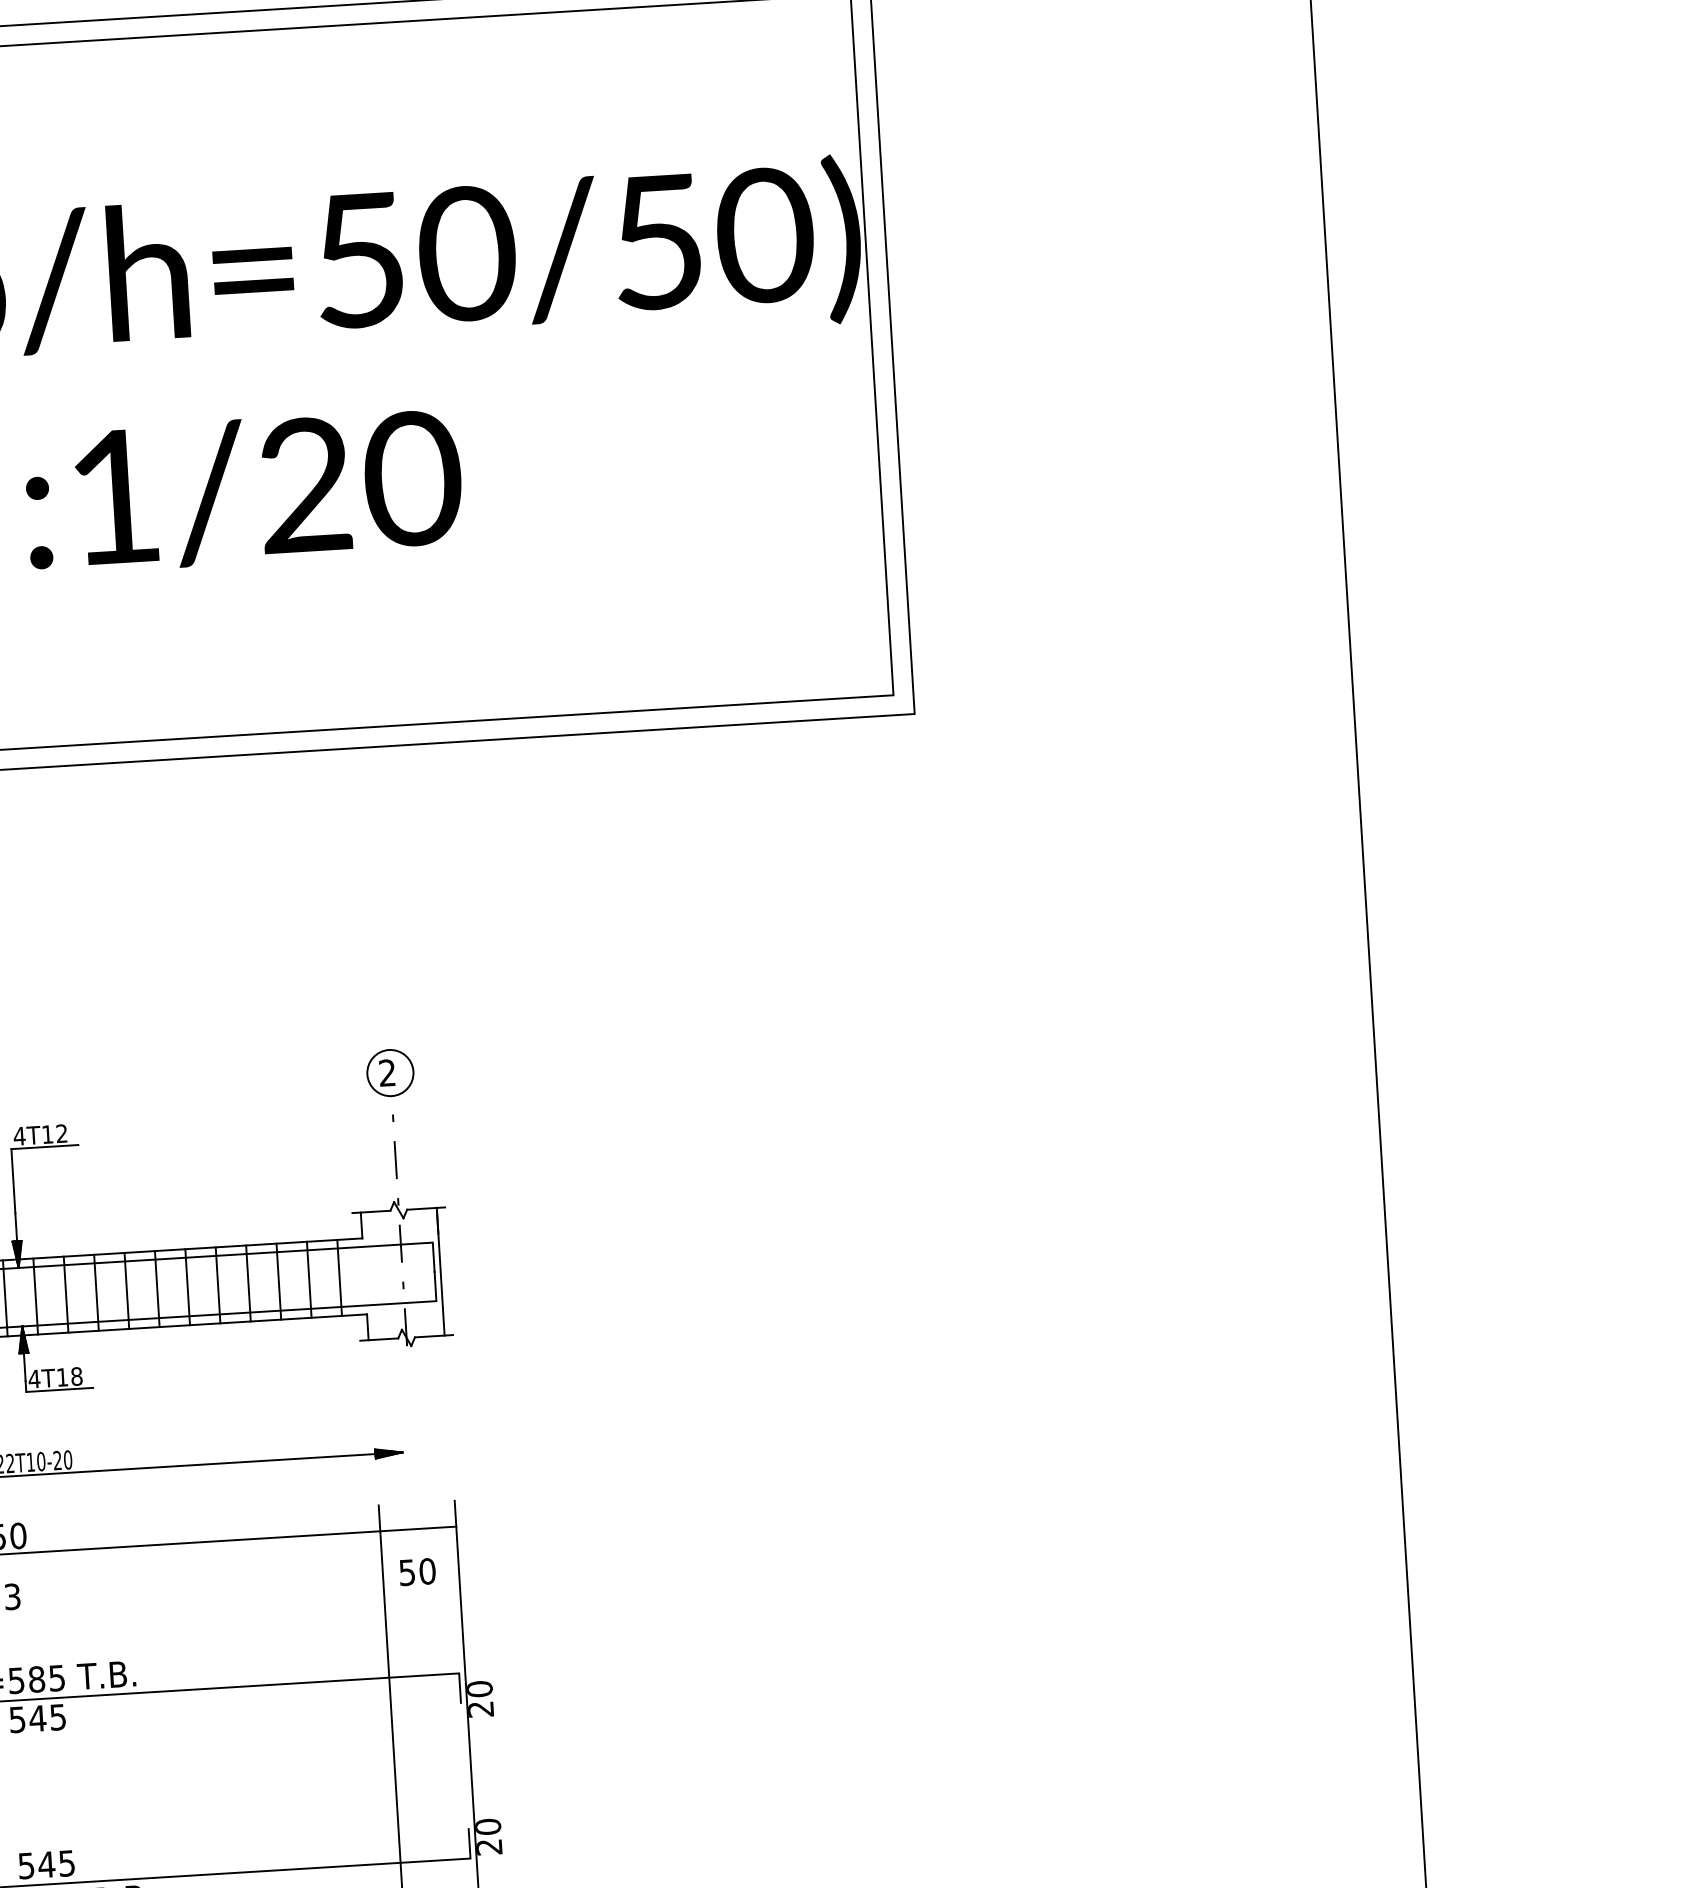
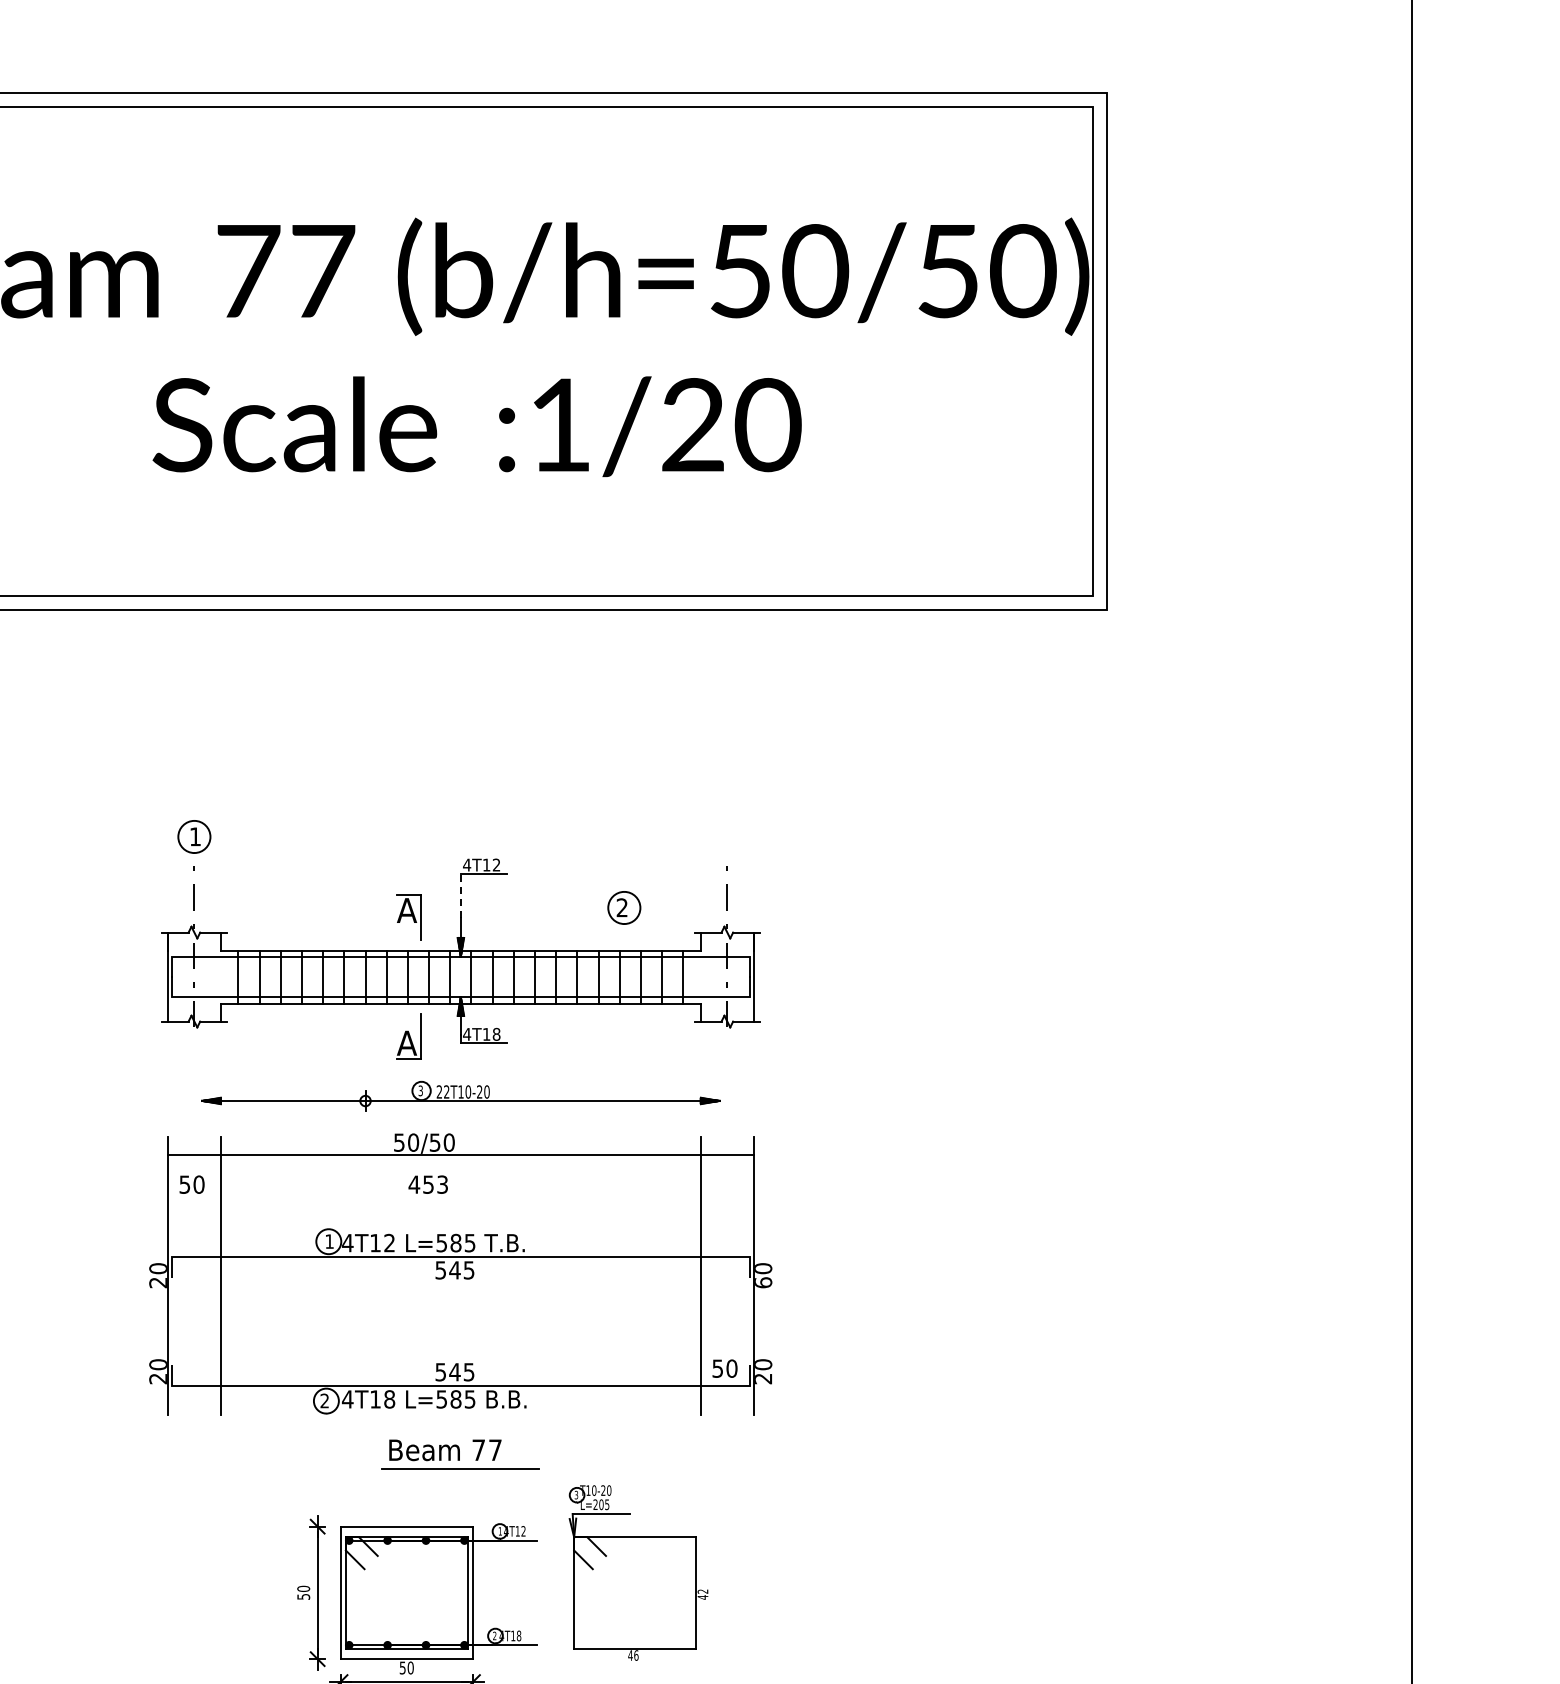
part: (390, 1072) -> (624, 907), moved
line: (12, 1180) -> (460, 895), solid -> dashed
text: (416, 1571) -> (724, 1368), moved
text: (481, 1708) -> (763, 1282), 20 -> 60

